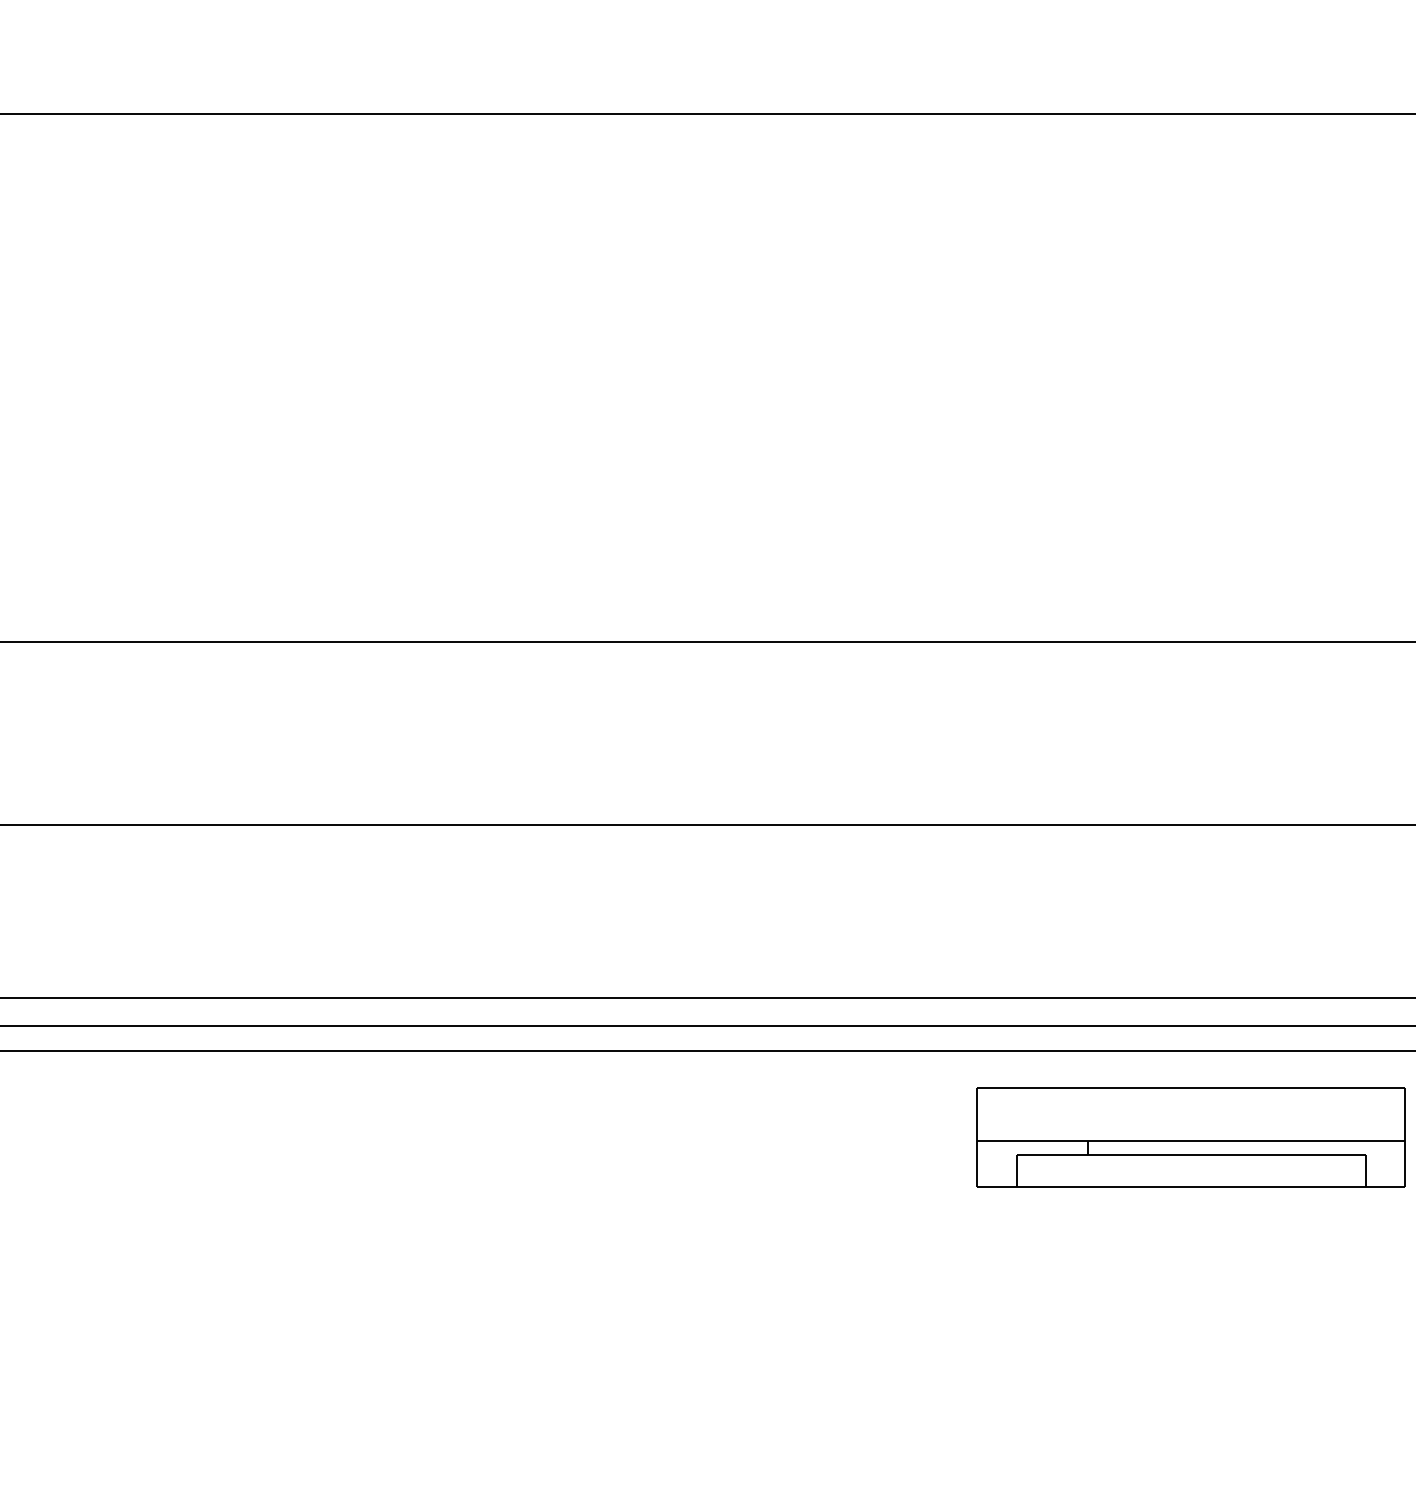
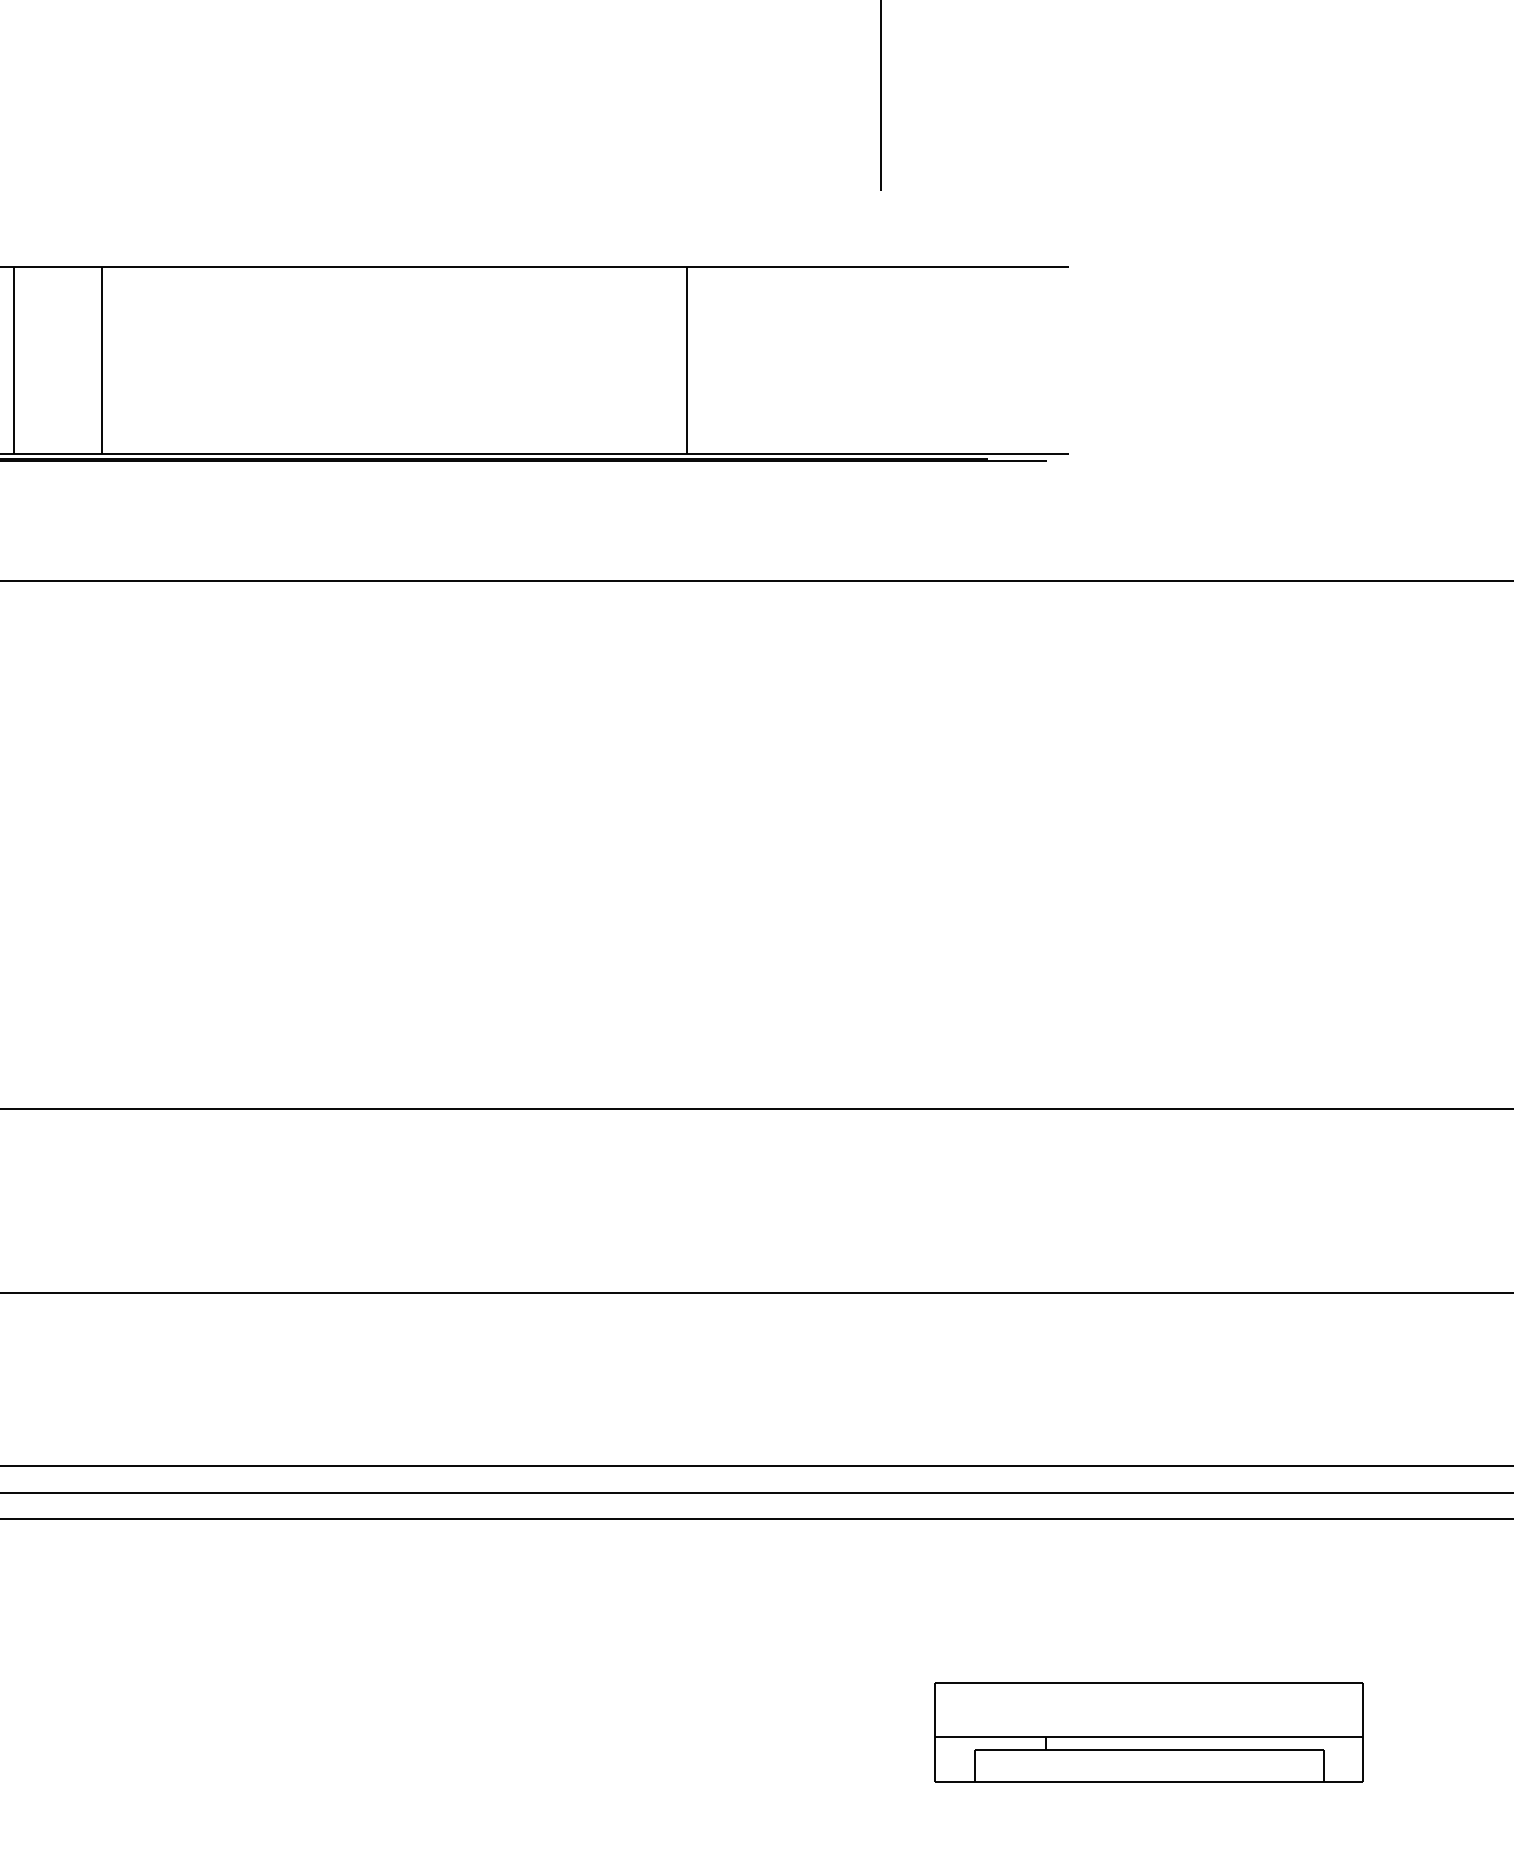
part: (1190, 1137) -> (1148, 1732), moved

